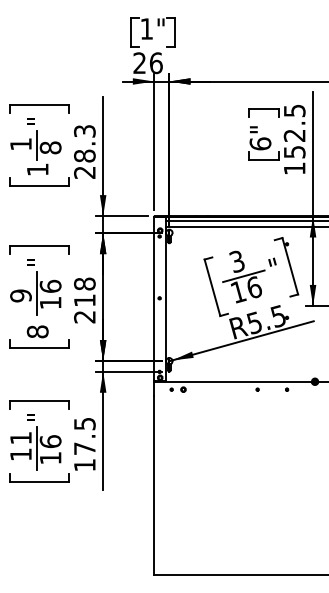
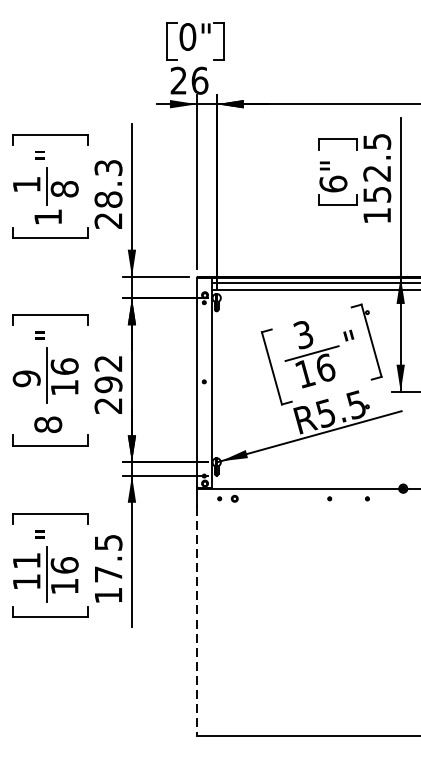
text: (146, 28) -> (187, 36), 1" -> 0"
text: (84, 292) -> (108, 374), 218 -> 292
line: (154, 485) -> (197, 621), solid -> dashed

